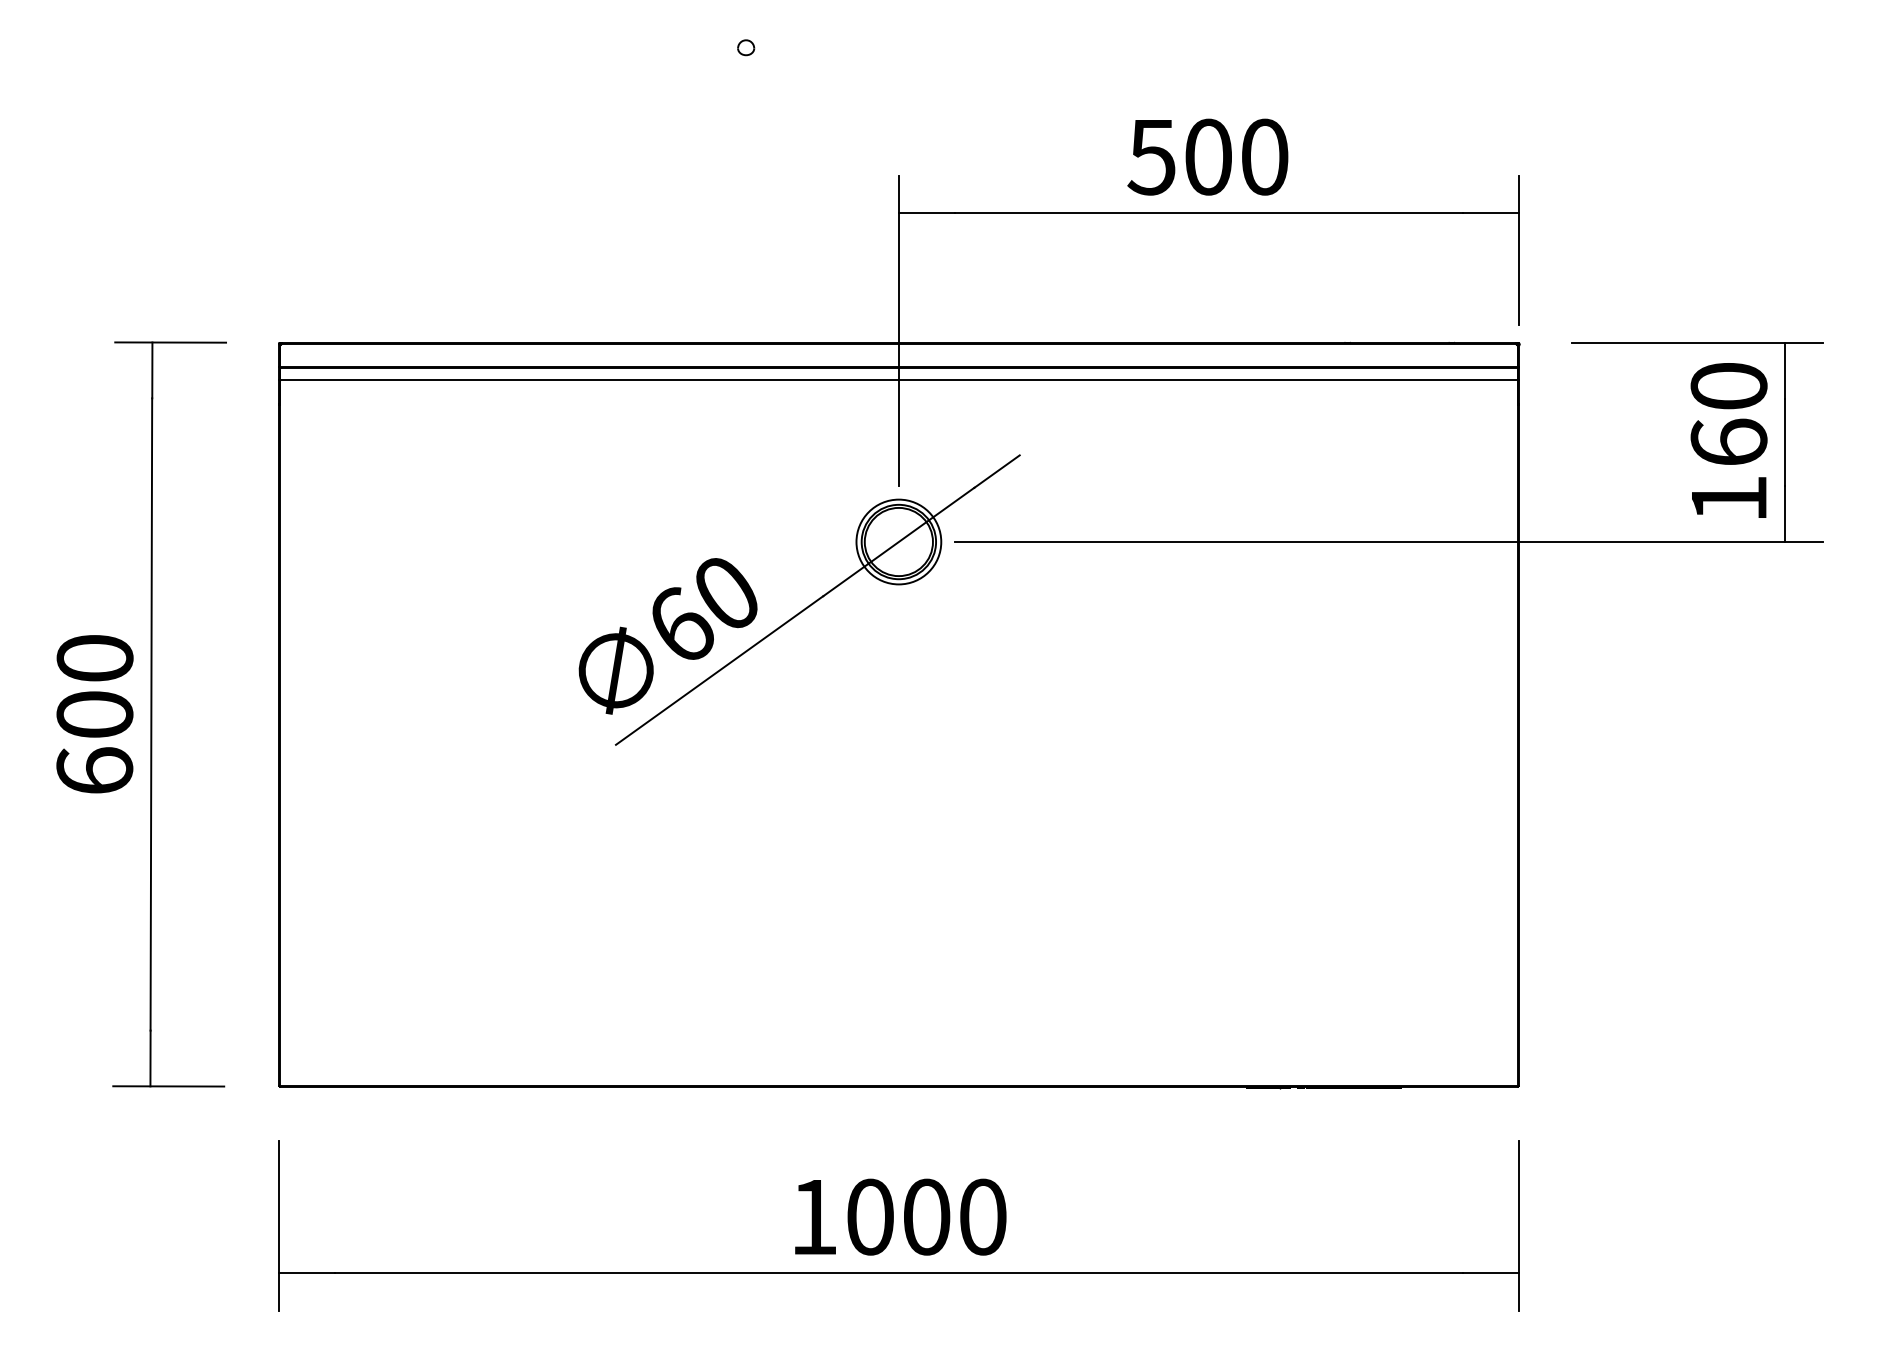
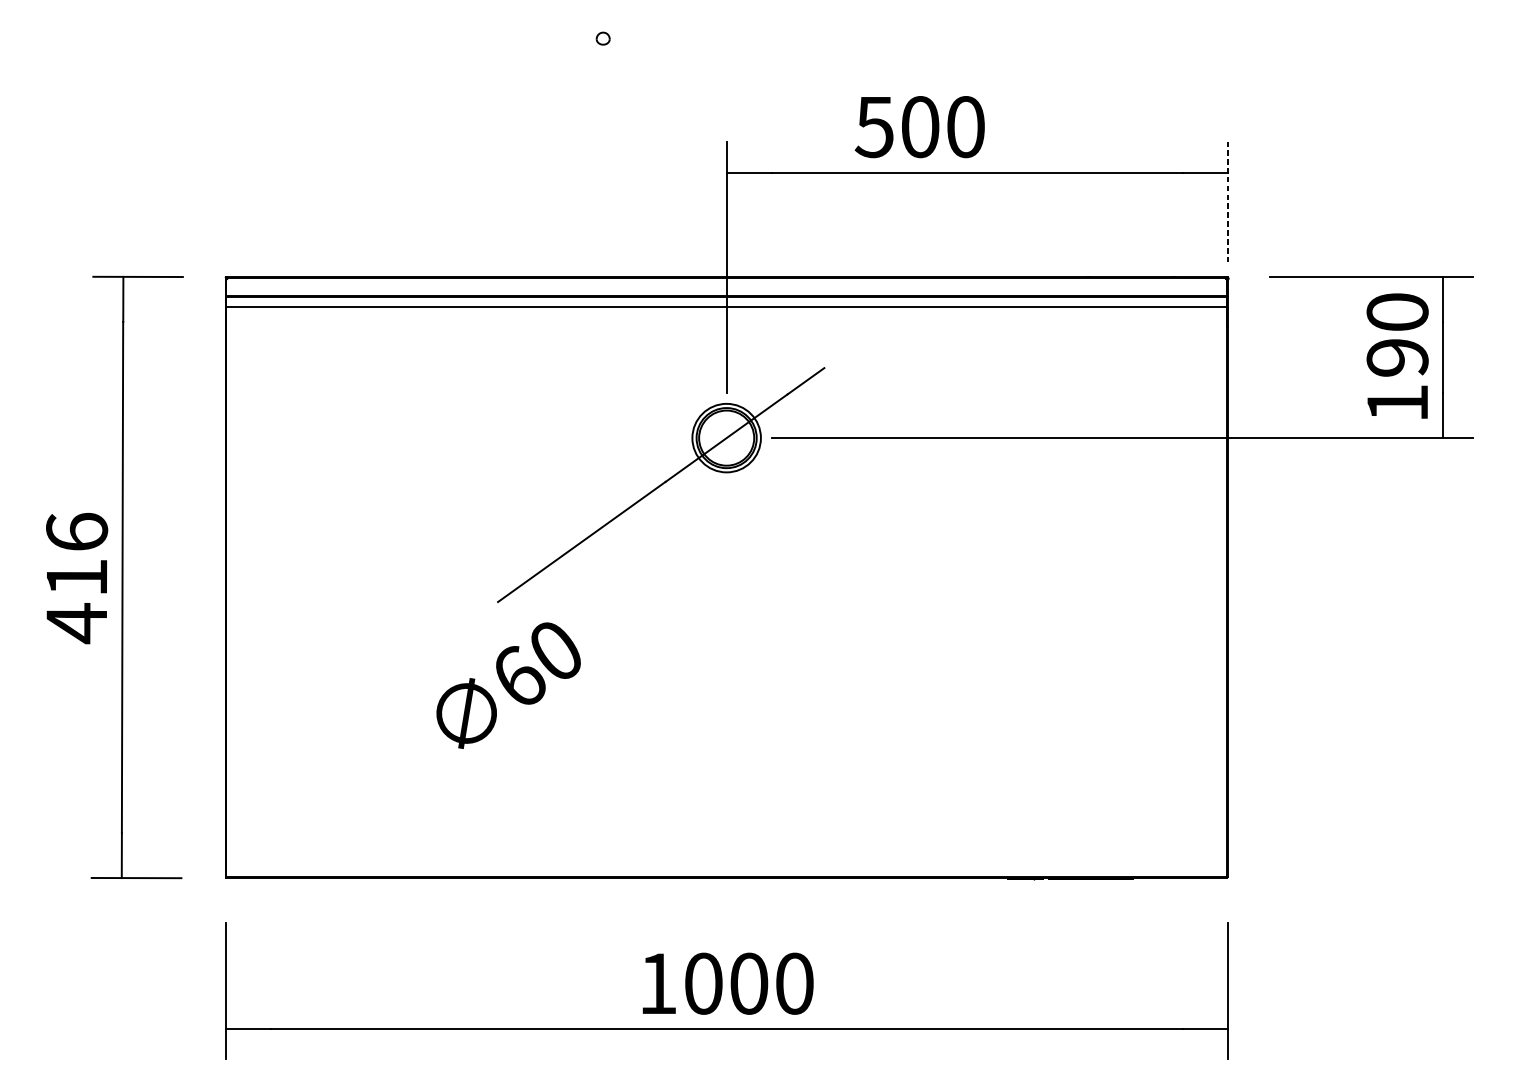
text: (1207, 156) -> (919, 126), moved
line: (1518, 249) -> (1227, 201), solid -> dashed
text: (1728, 442) -> (1397, 357), 160 -> 190
text: (667, 636) -> (508, 685), moved
text: (94, 715) -> (76, 578), 600 -> 416

